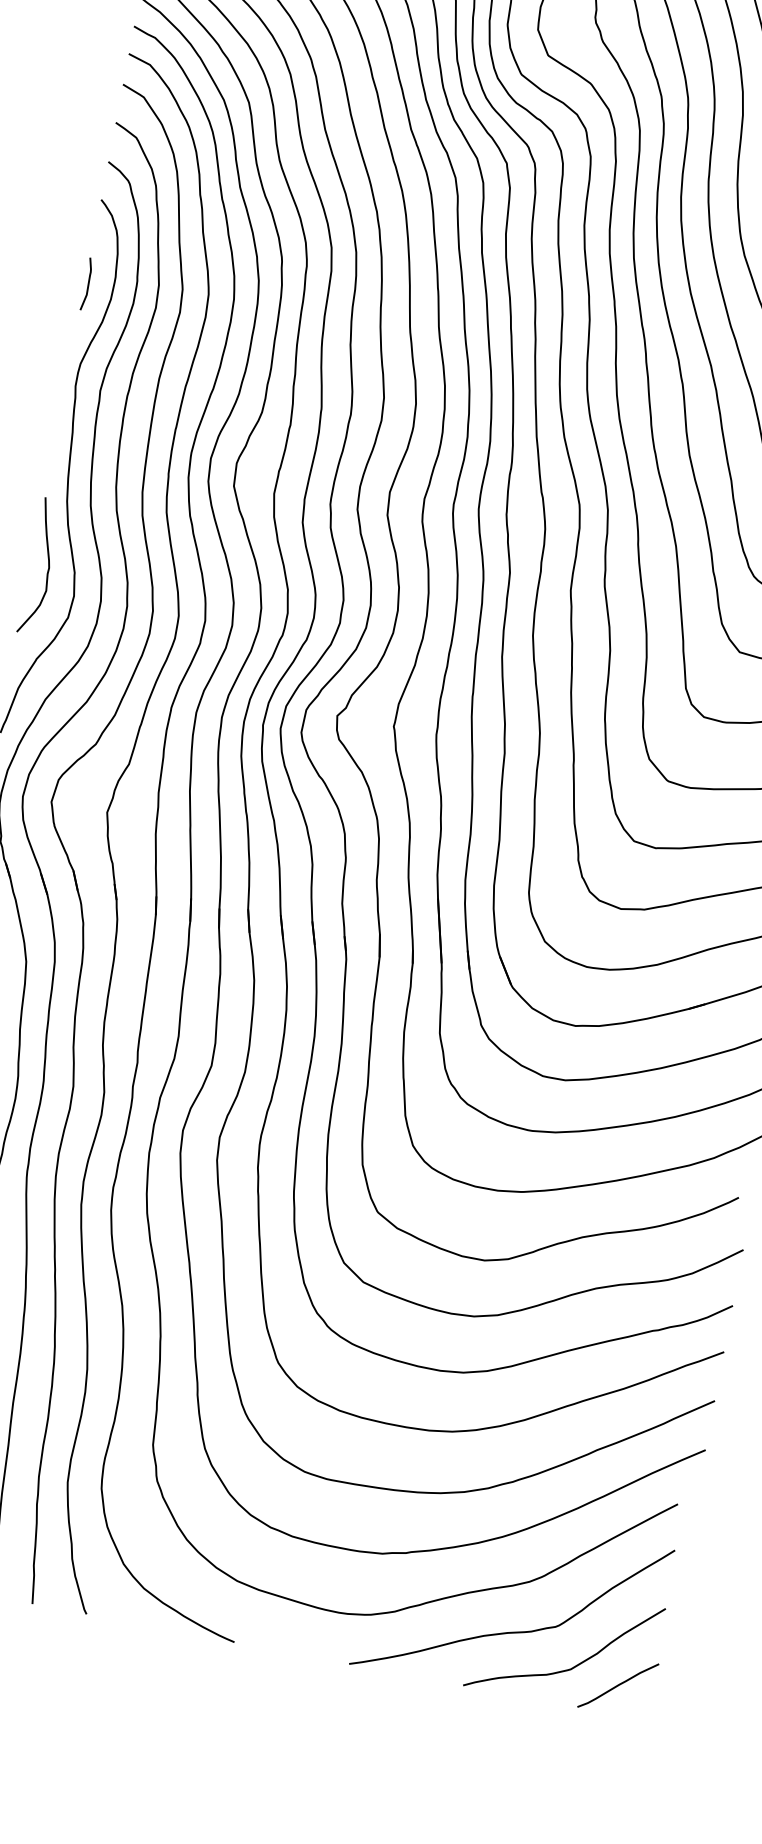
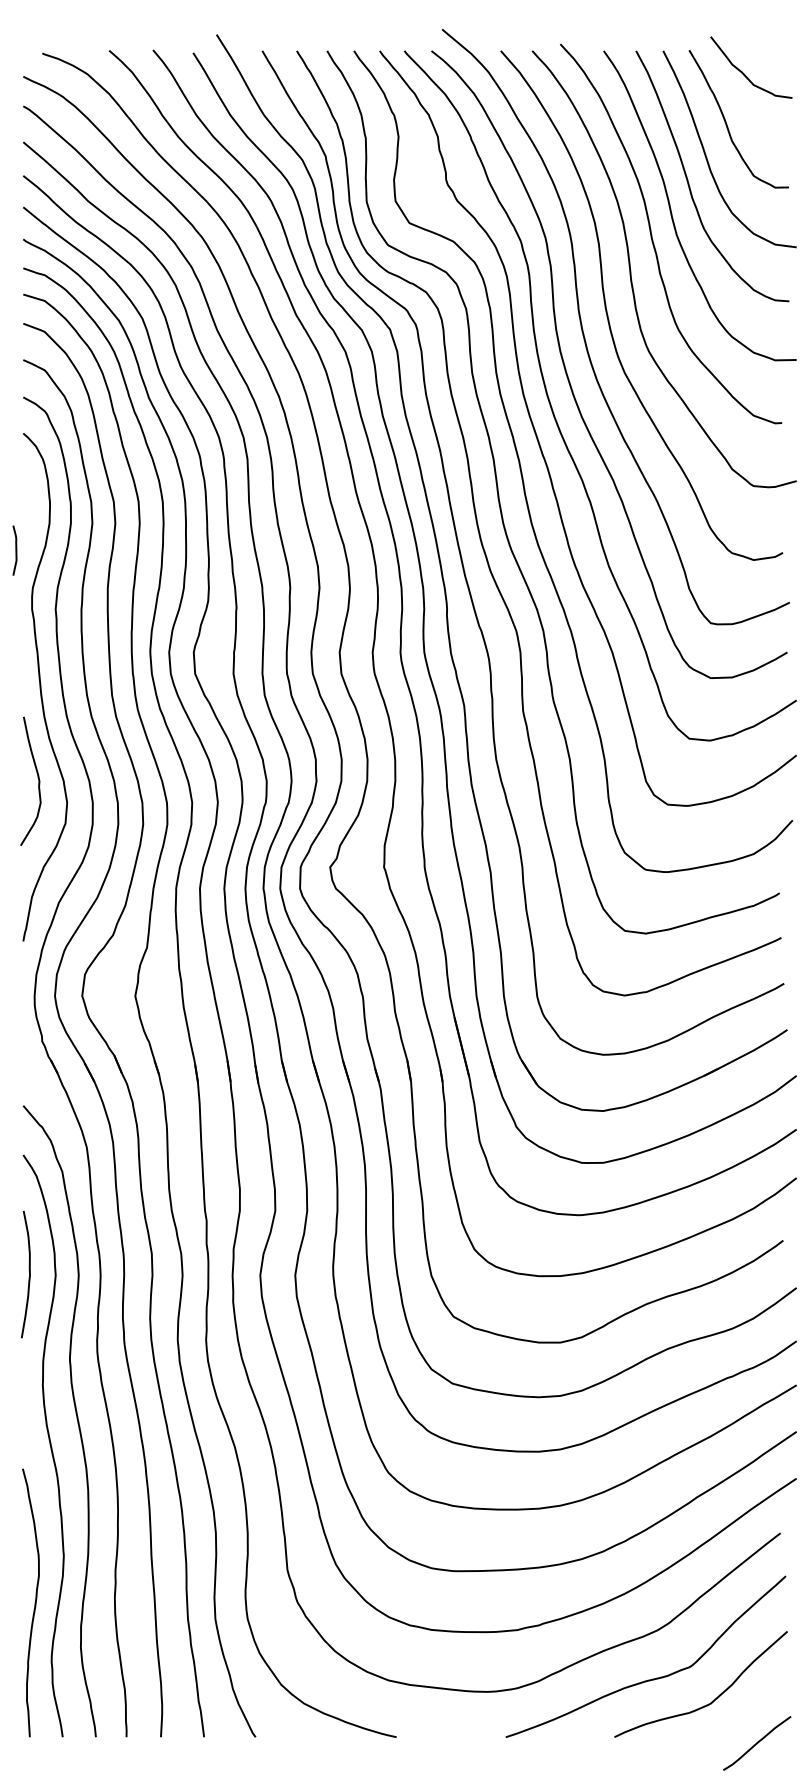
curve: (87, 284) -> (15, 550), moved
curve: (618, 1685) -> (757, 1743), moved

